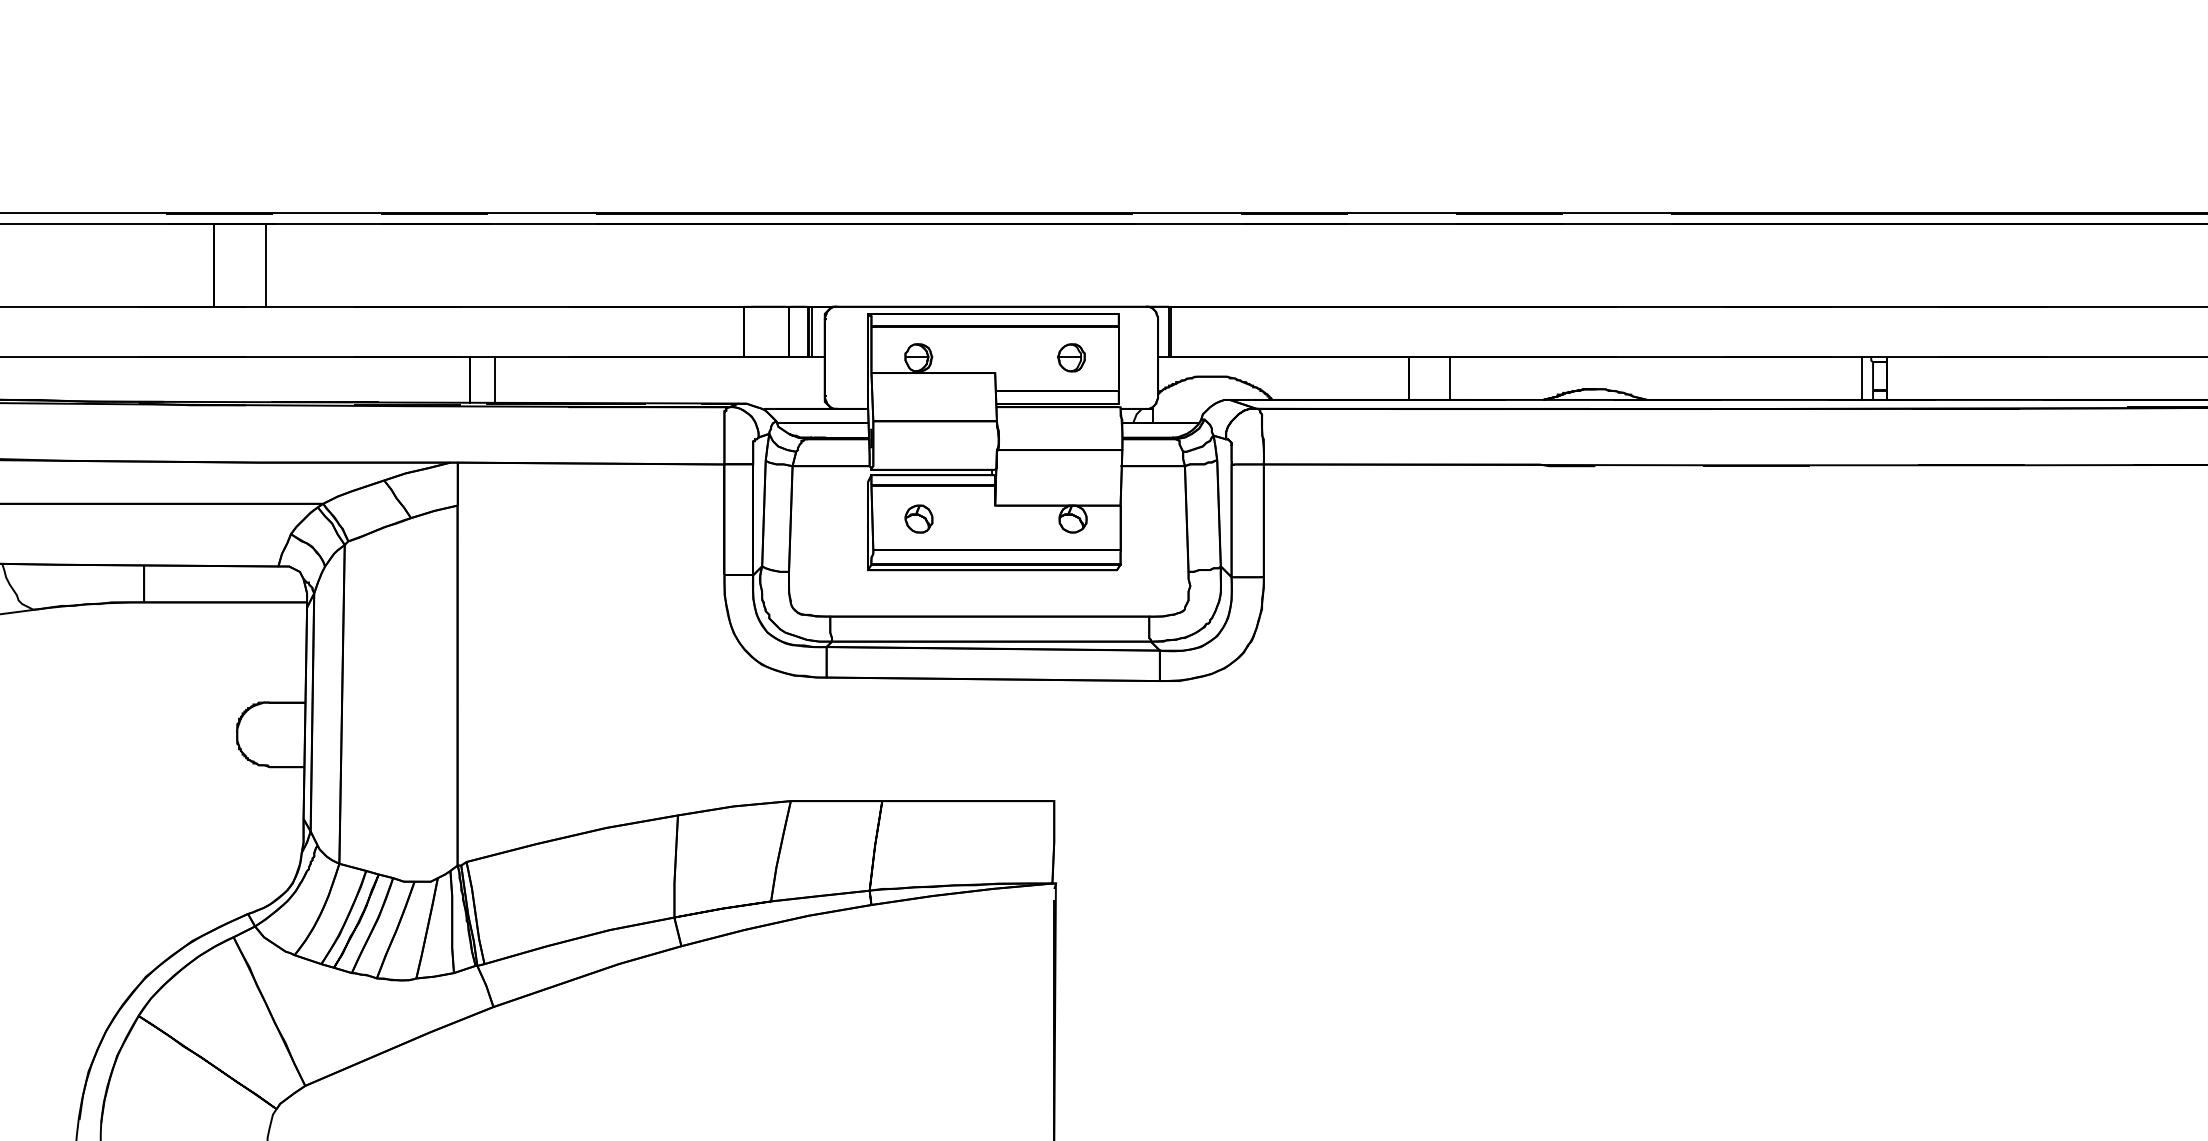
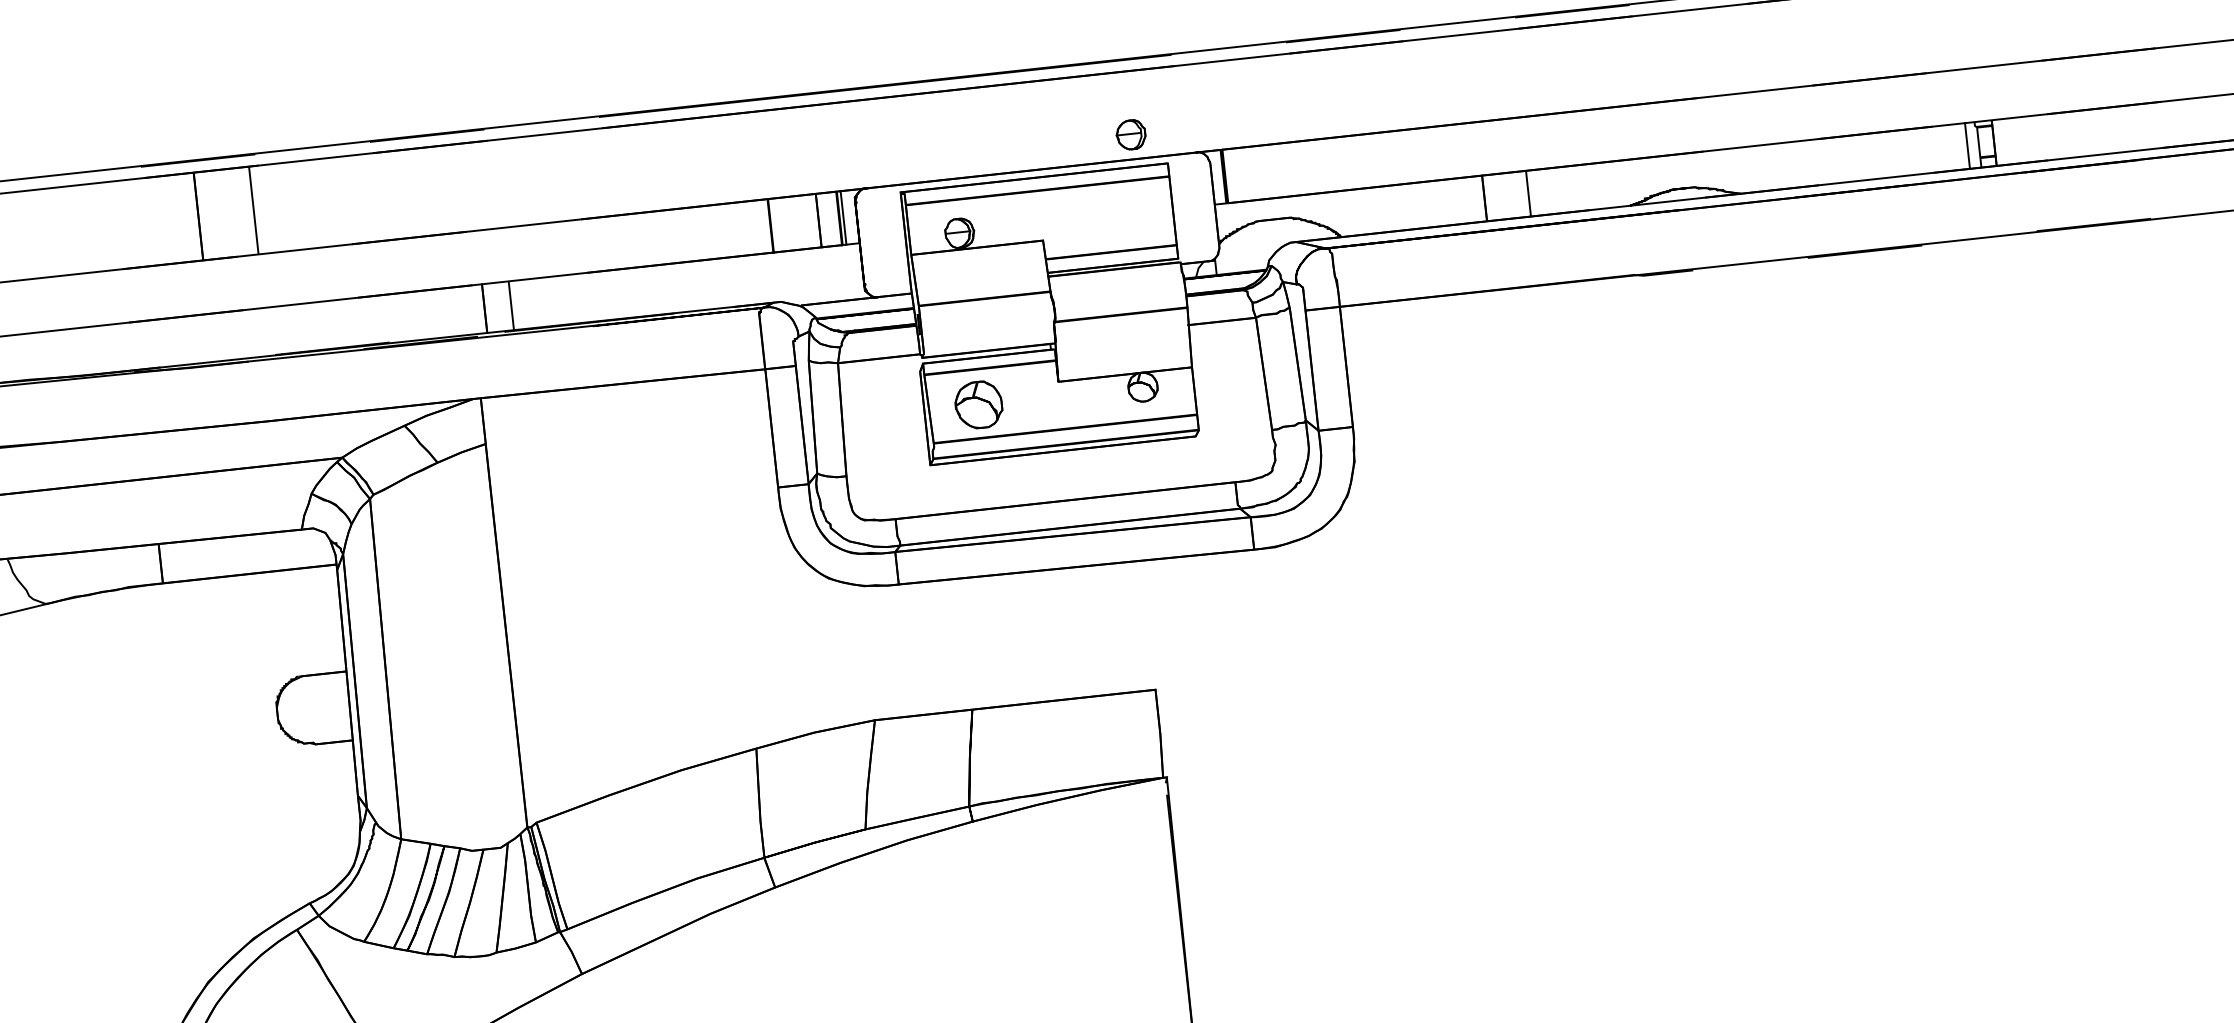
part: (1071, 357) -> (1131, 134), moved
part: (918, 518) -> (978, 404), size x1.6

